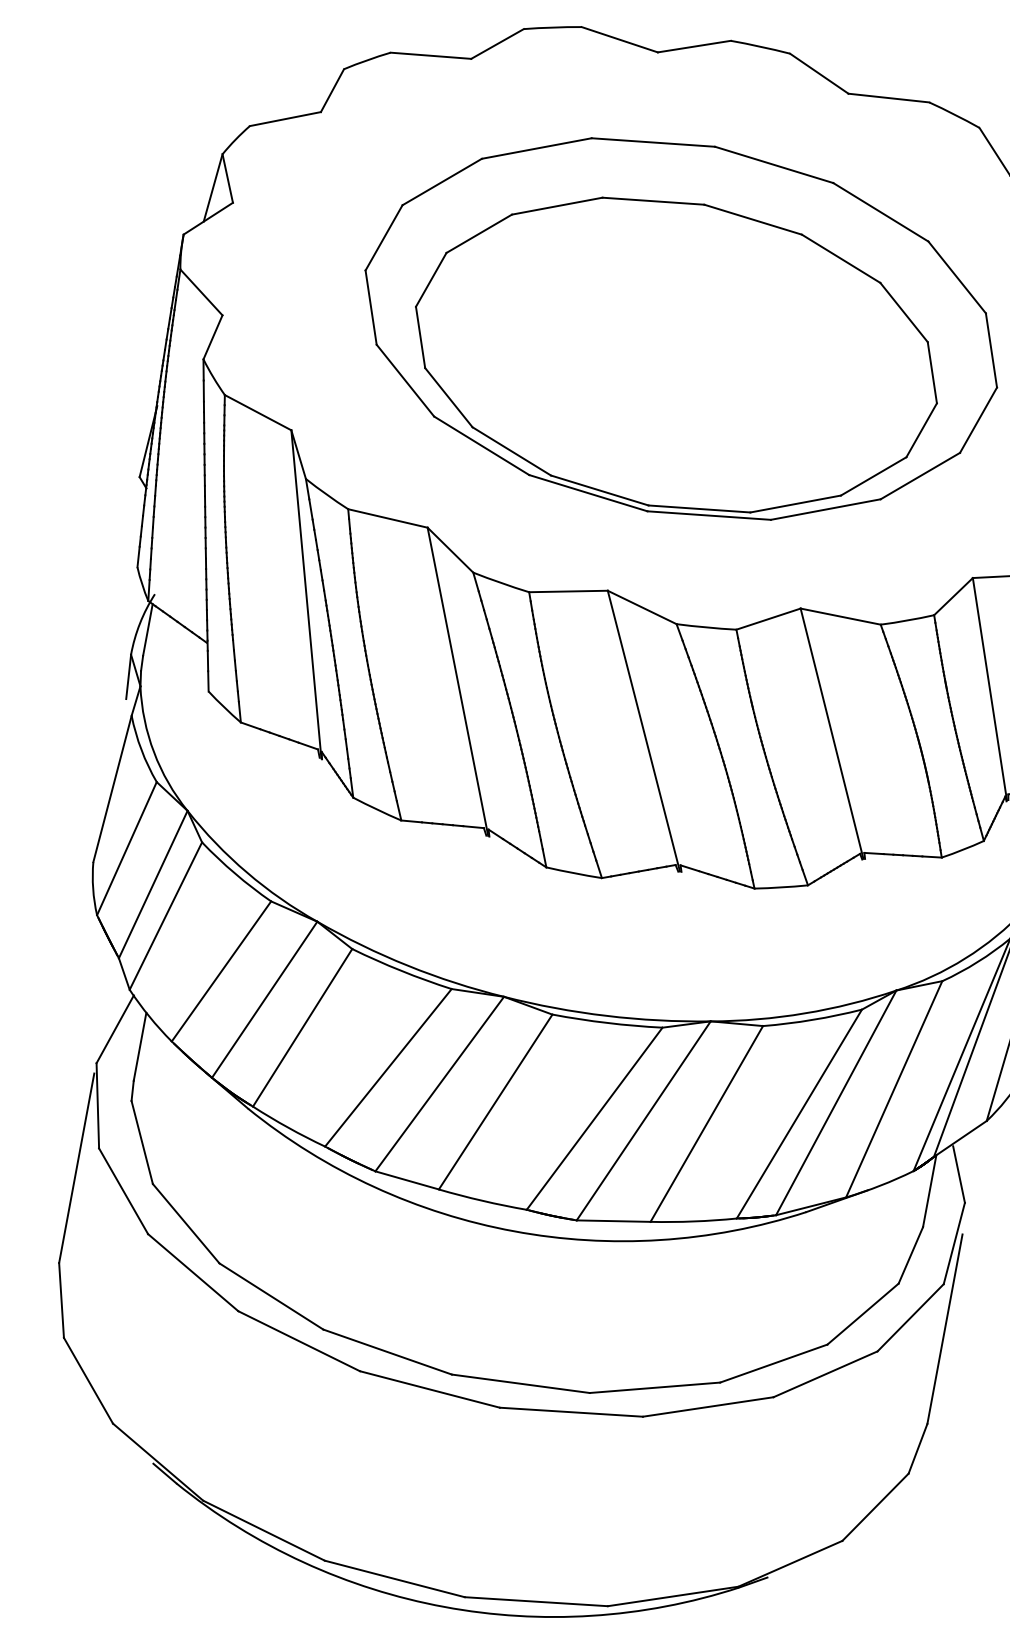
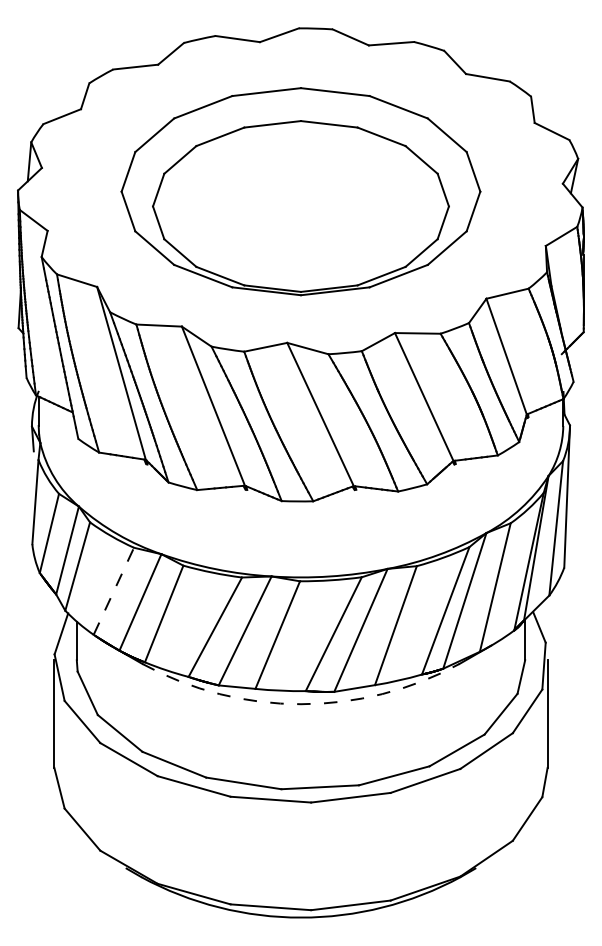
line: (220, 971) -> (113, 591), solid -> dashed
arc: (513, 1231) -> (300, 704), solid -> dashed

